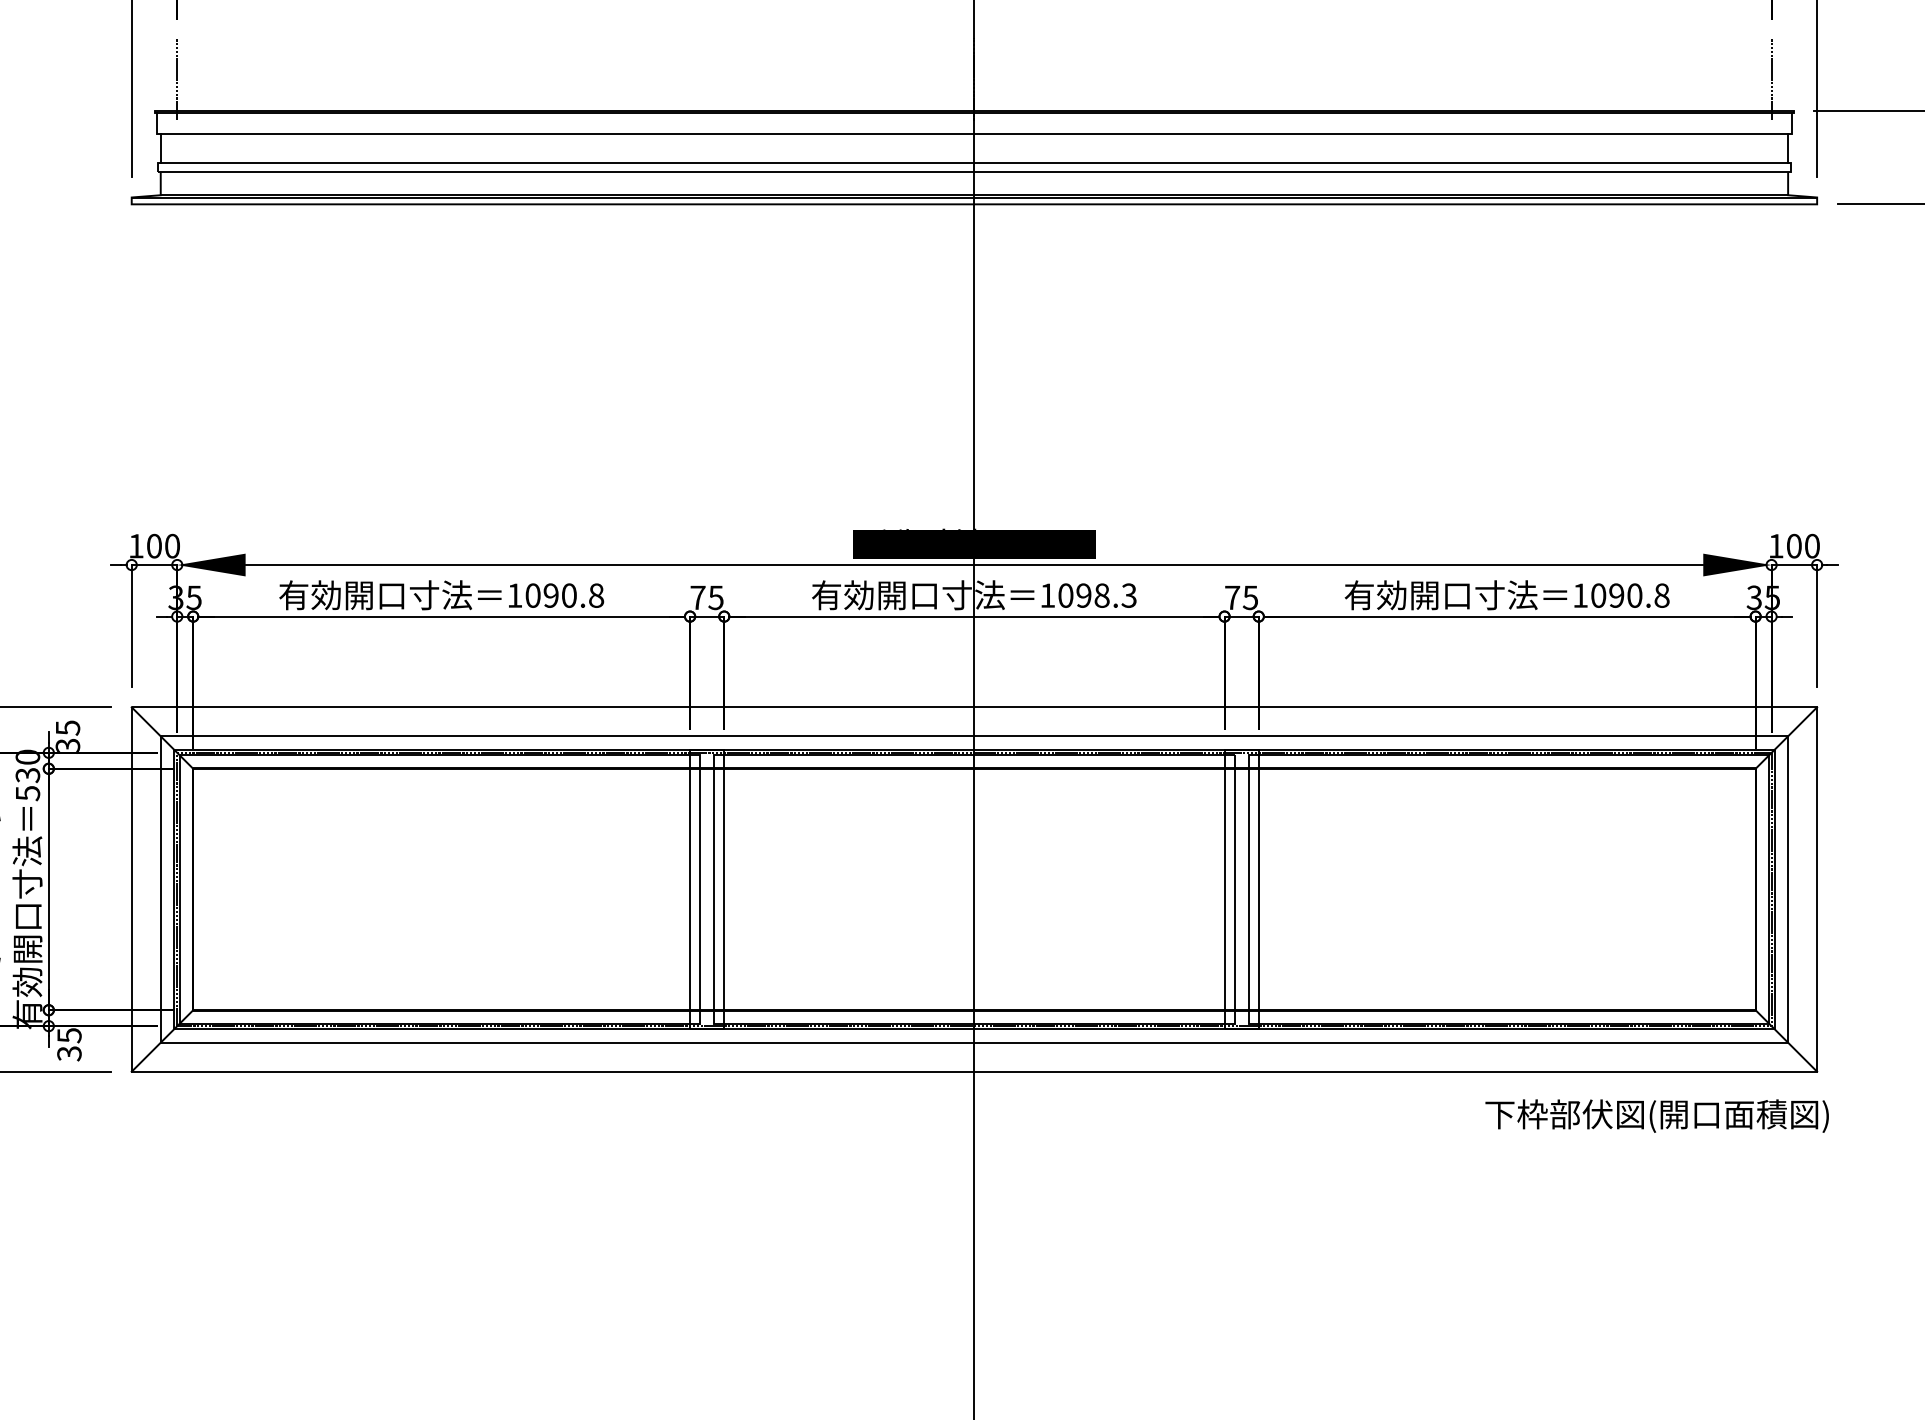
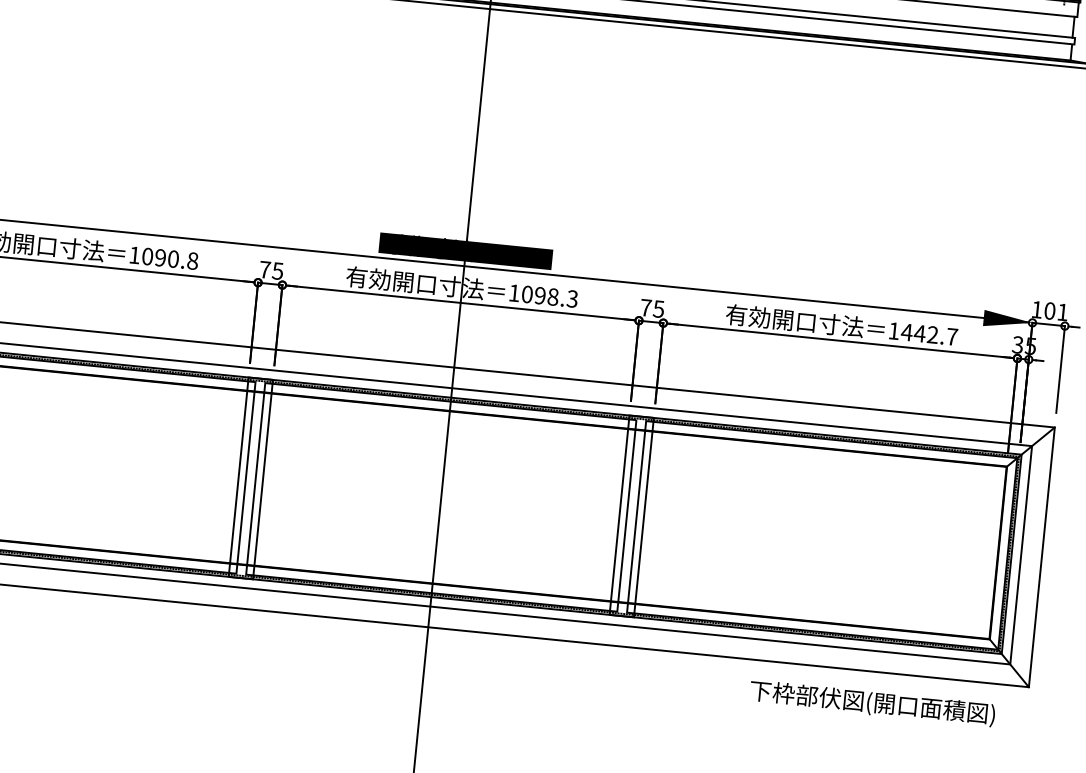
text: (1812, 545) -> (1063, 311), 100 -> 101
text: (1629, 595) -> (929, 334), 1090.8 -> 1442.7
text: (1656, 1115) -> (872, 703), moved

